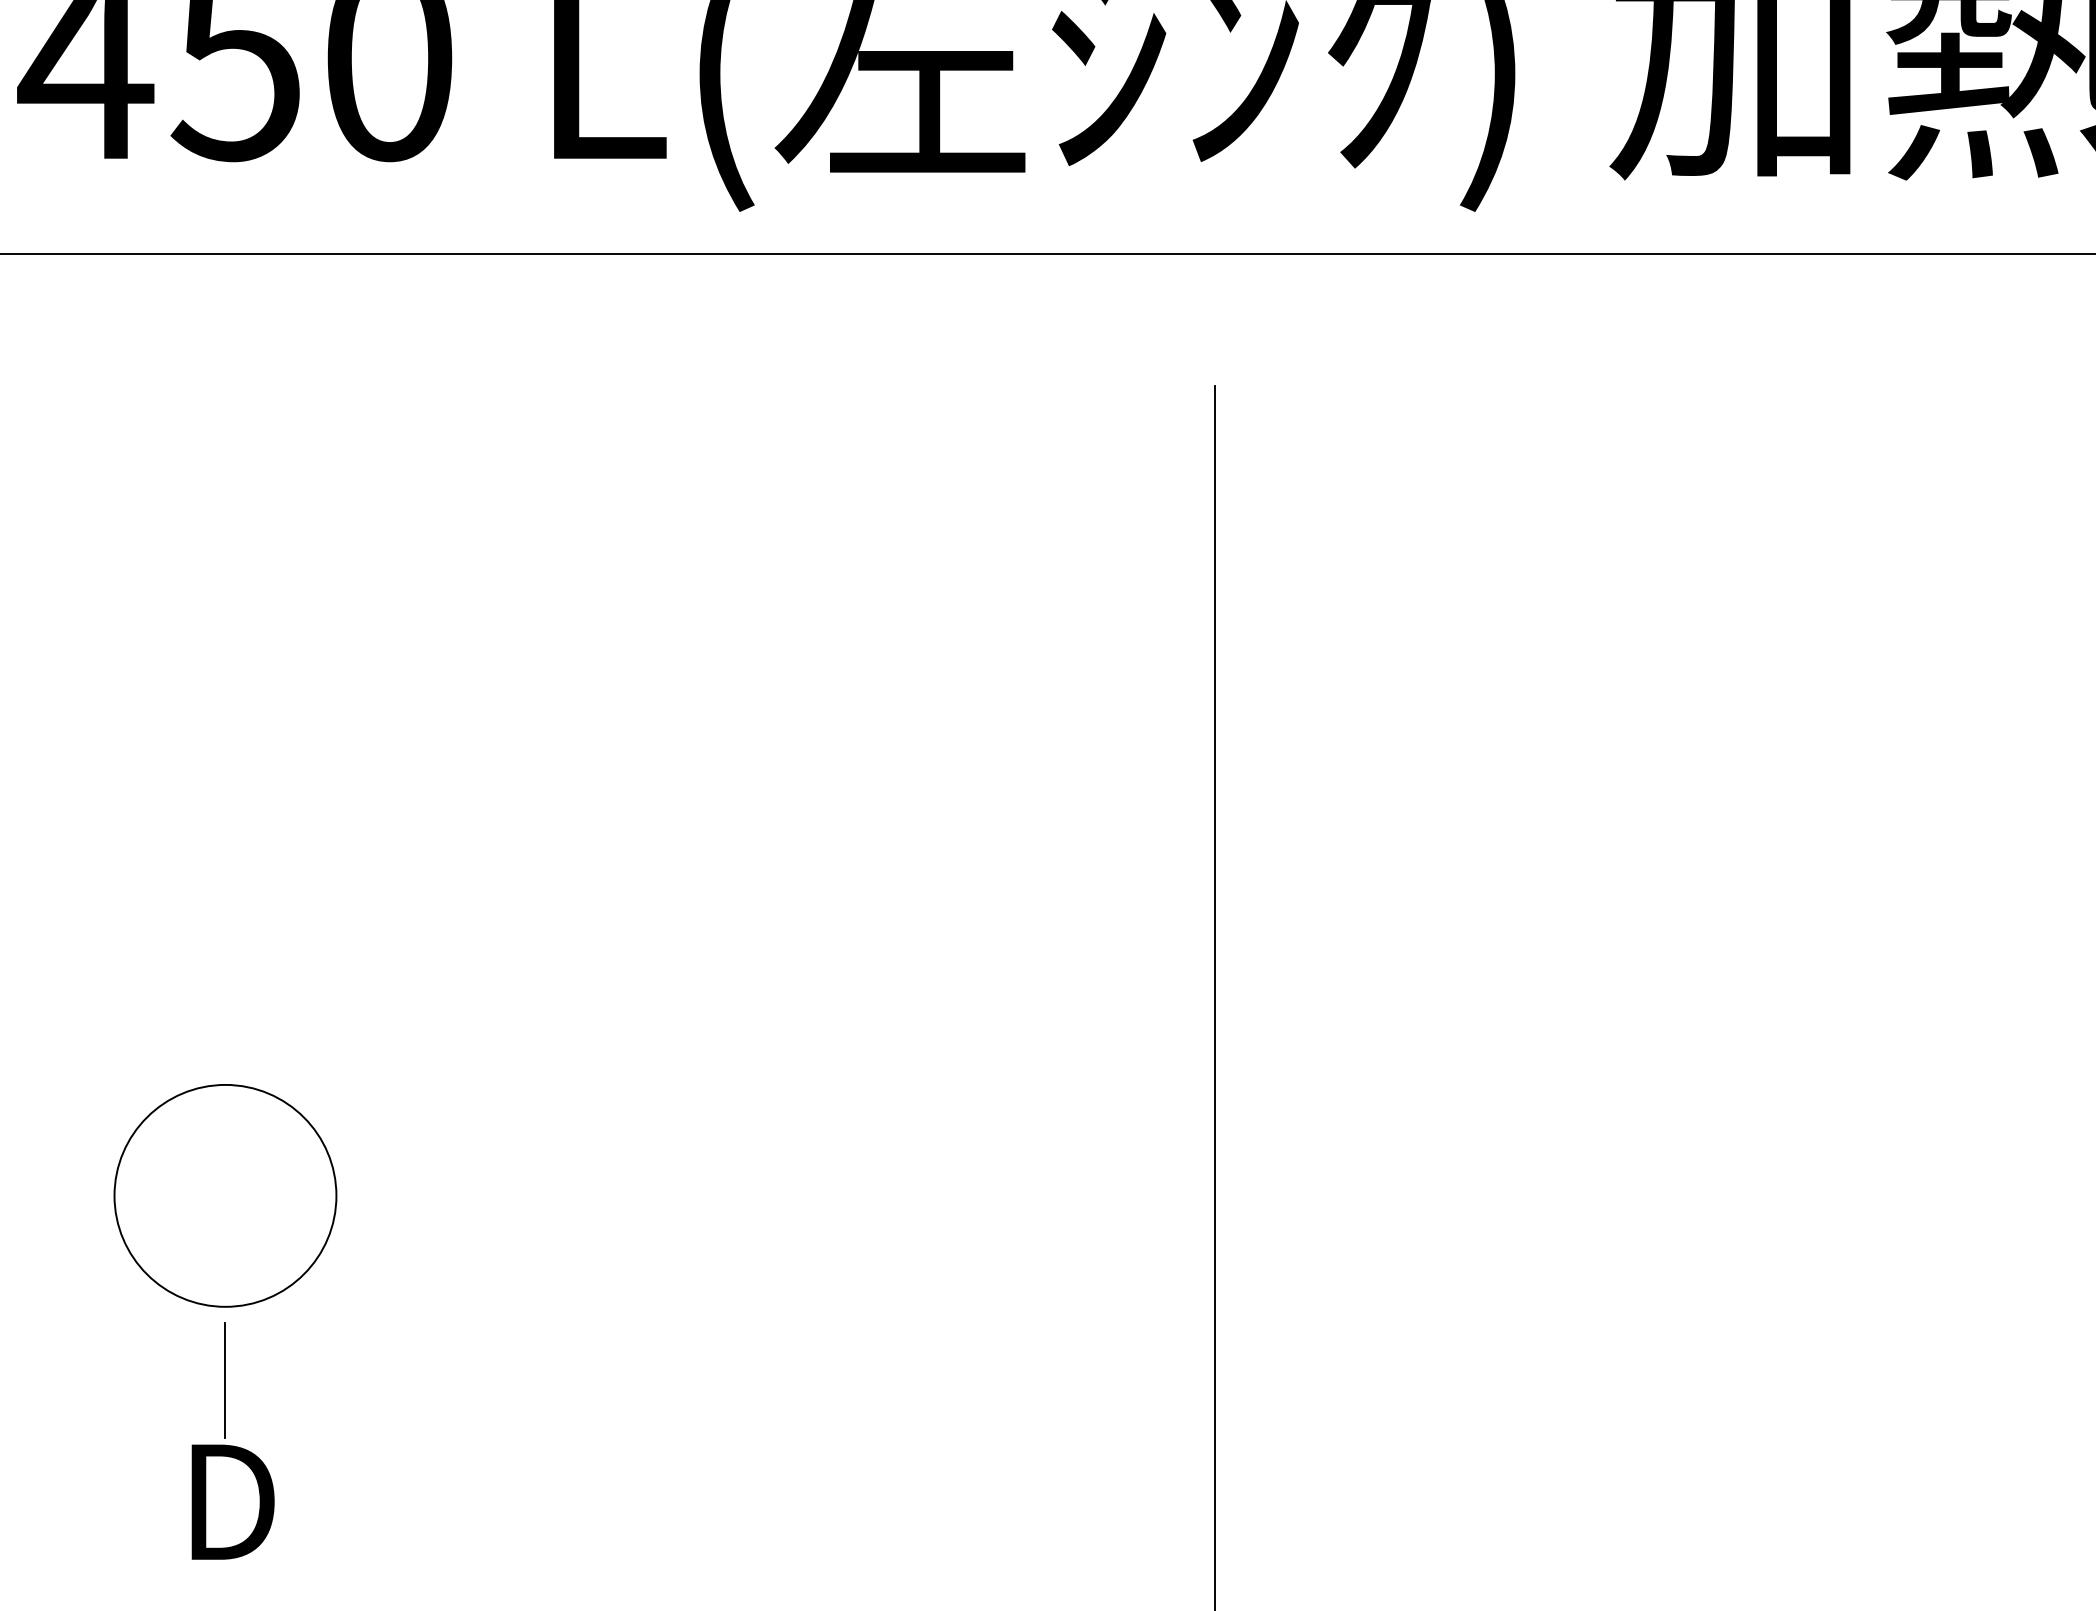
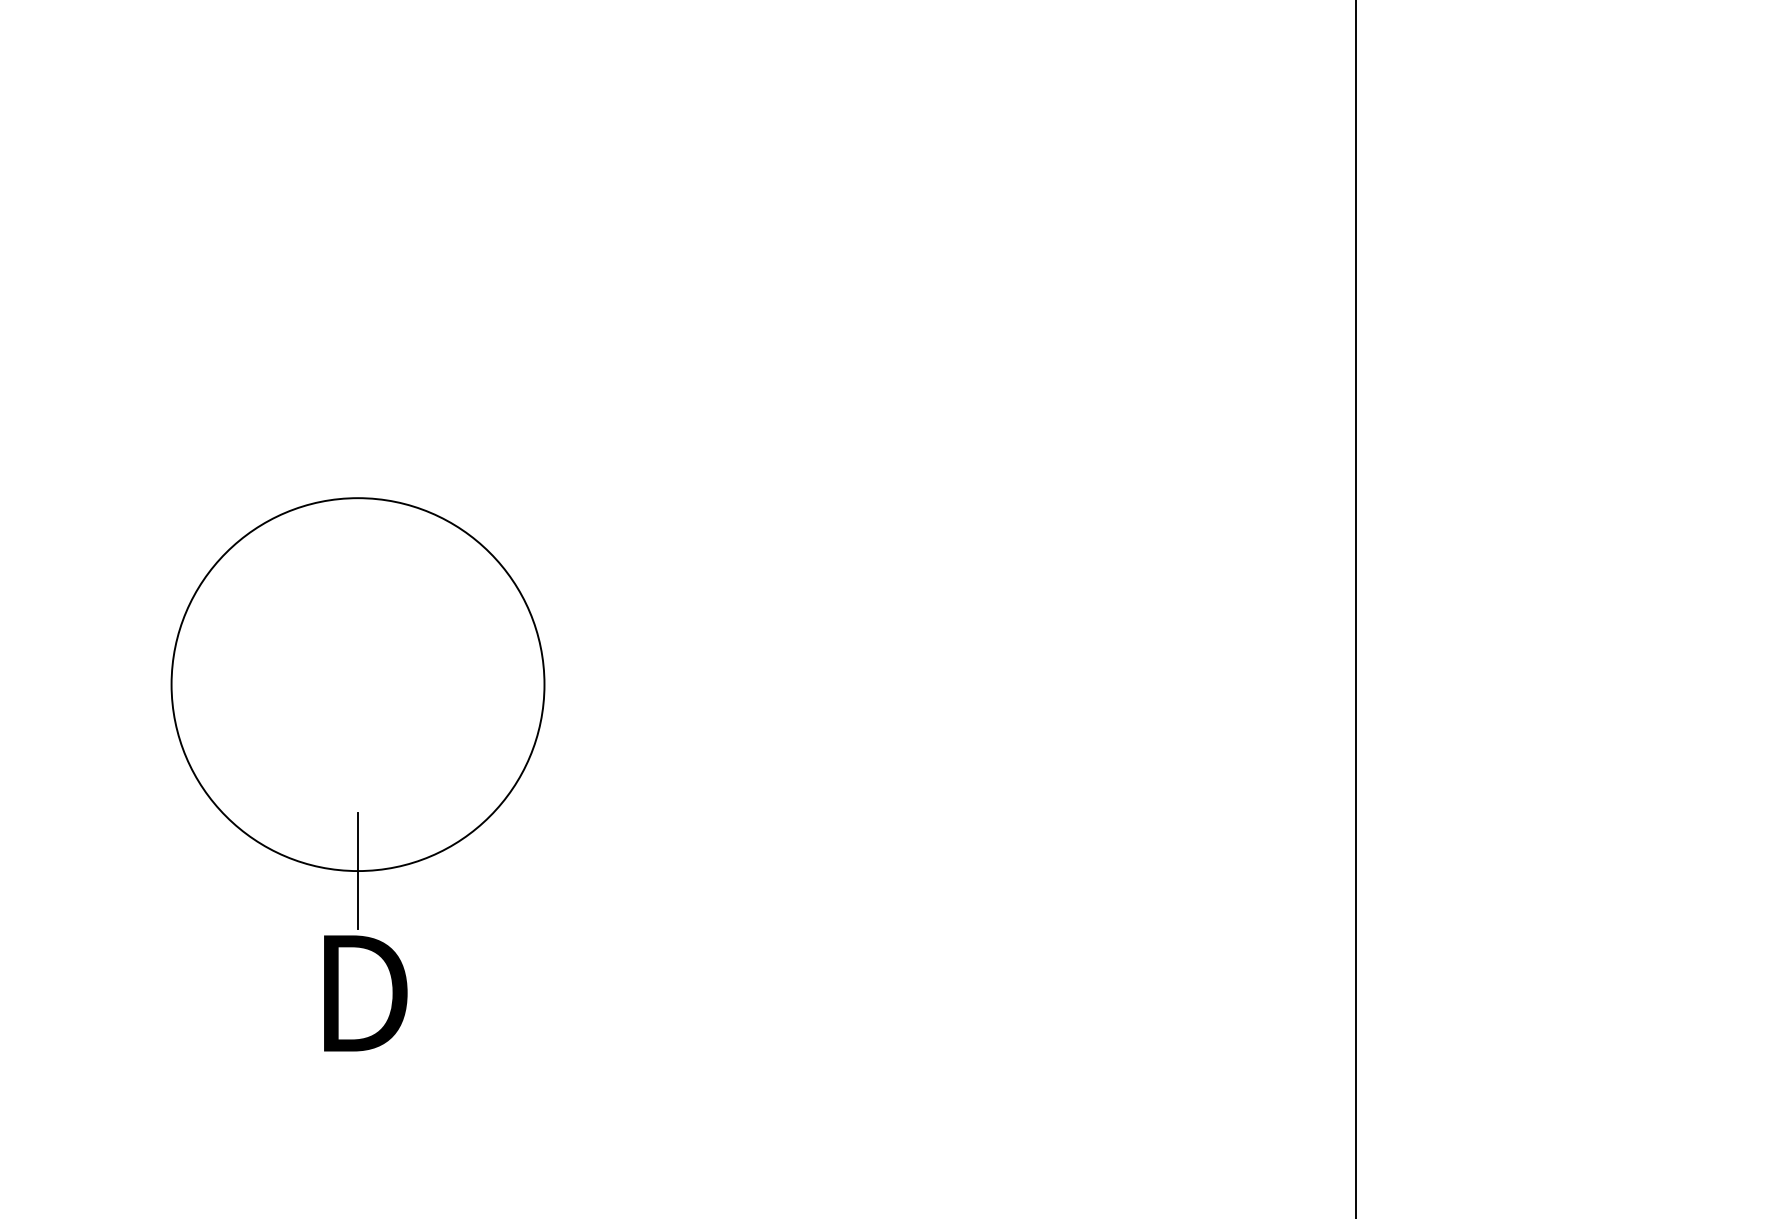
circle: (225, 1195) -> (358, 684), size x1.67

